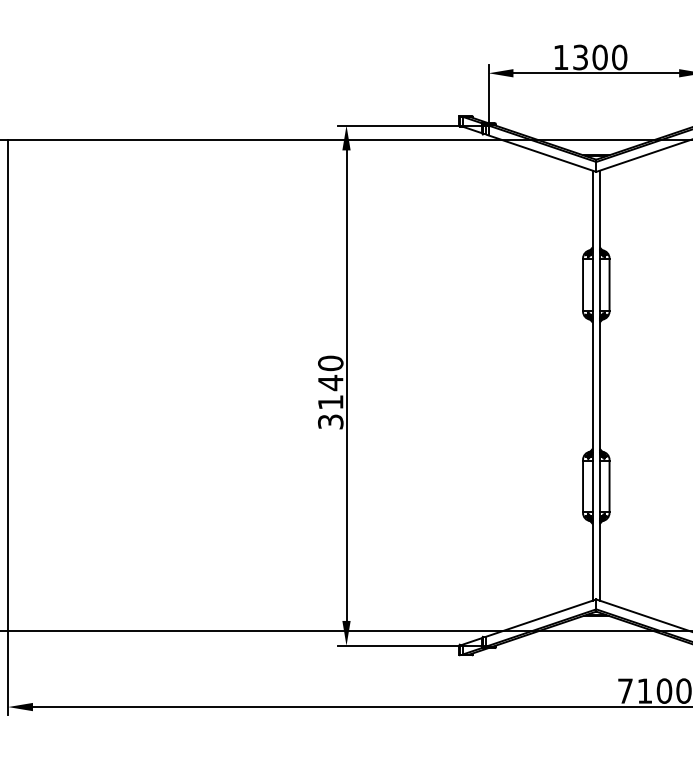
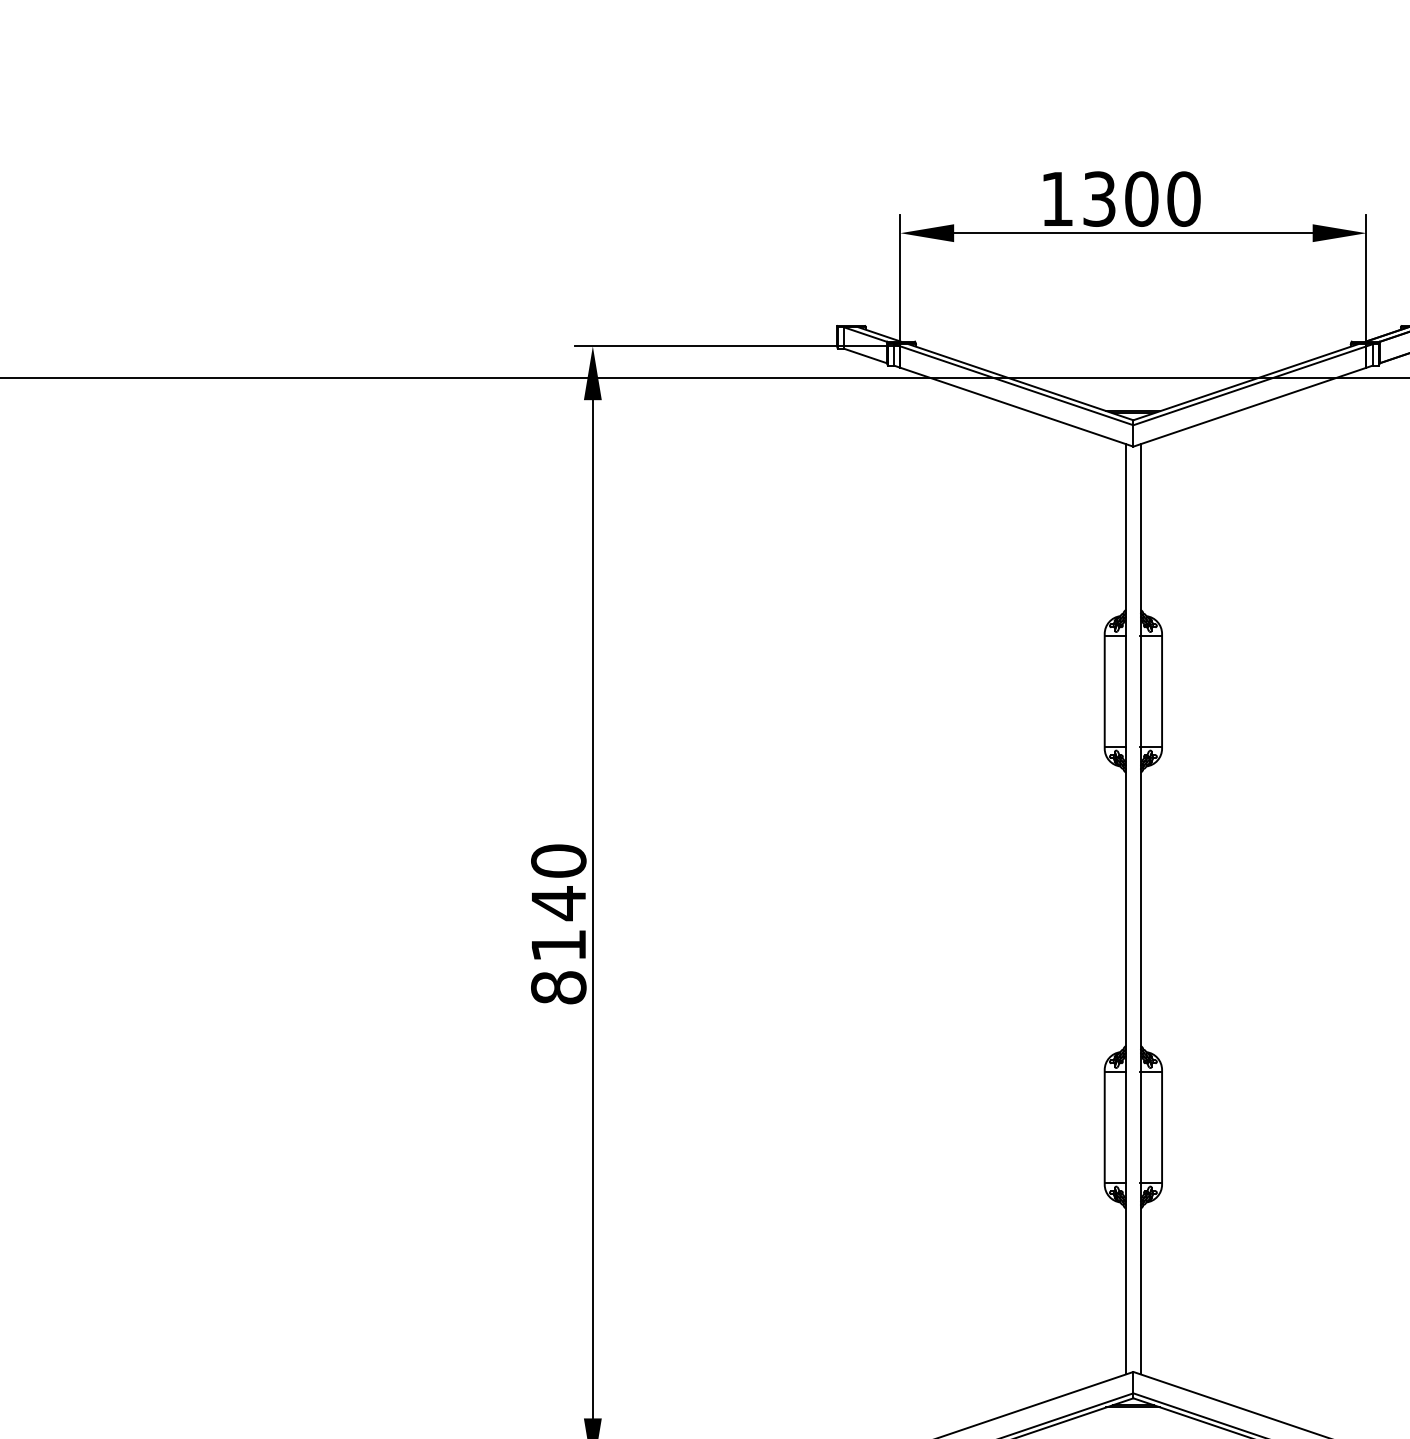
text: (330, 421) -> (558, 986), 3140 -> 8140

